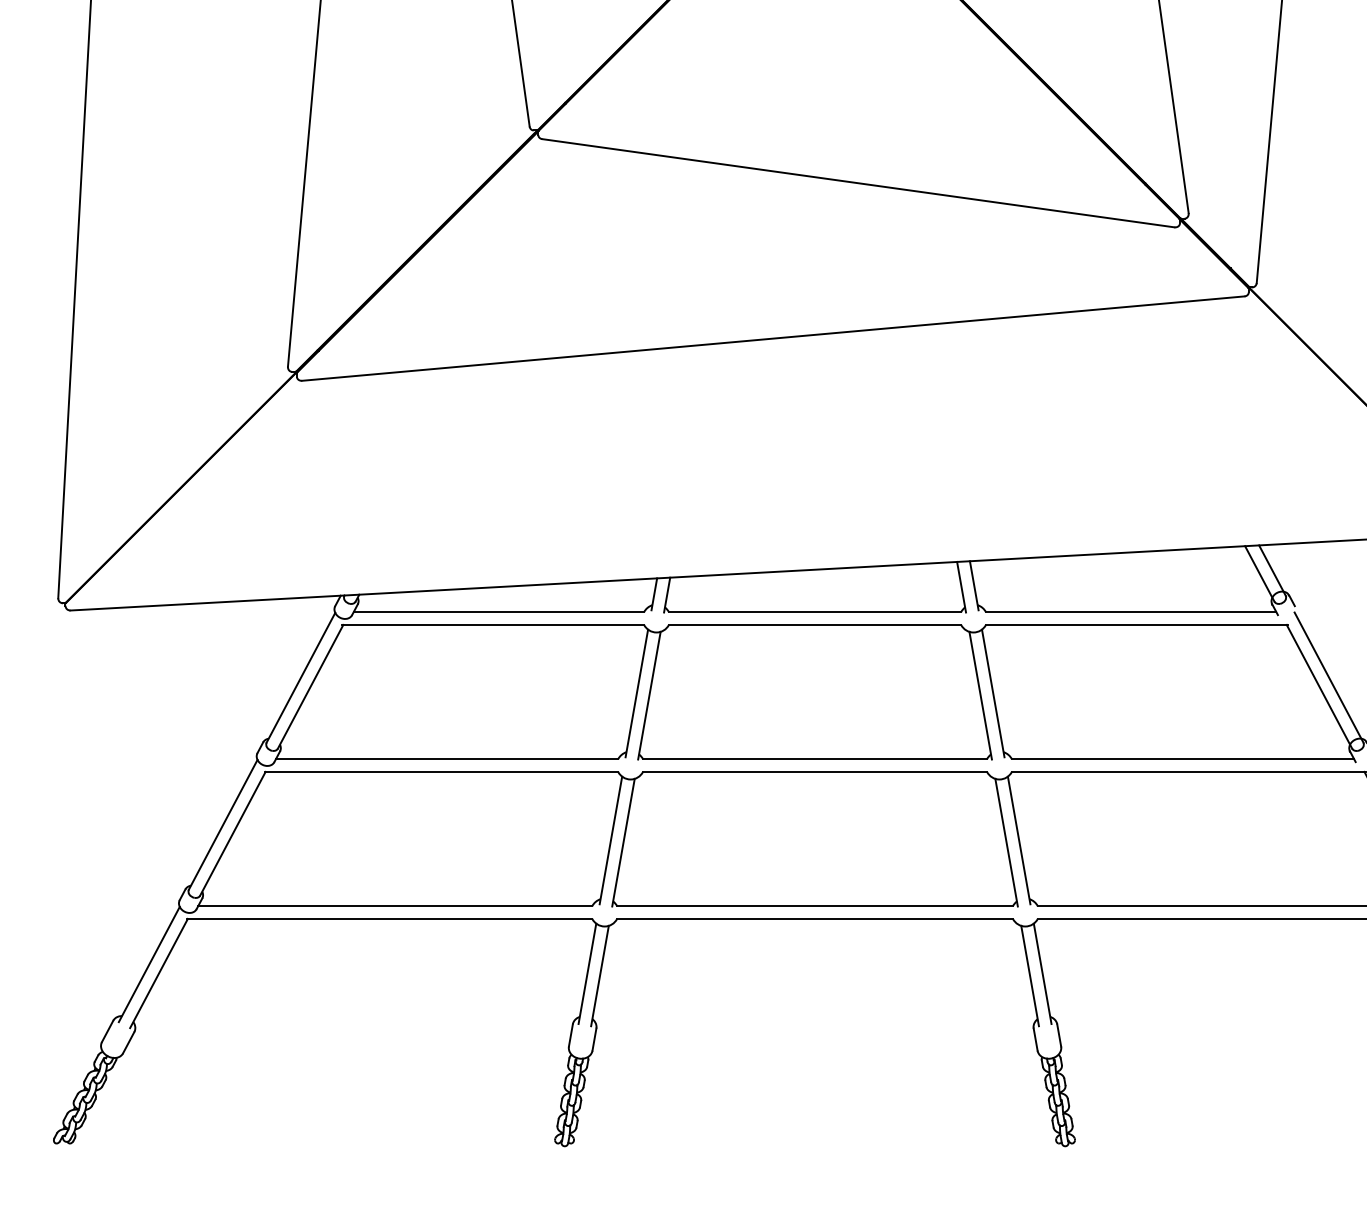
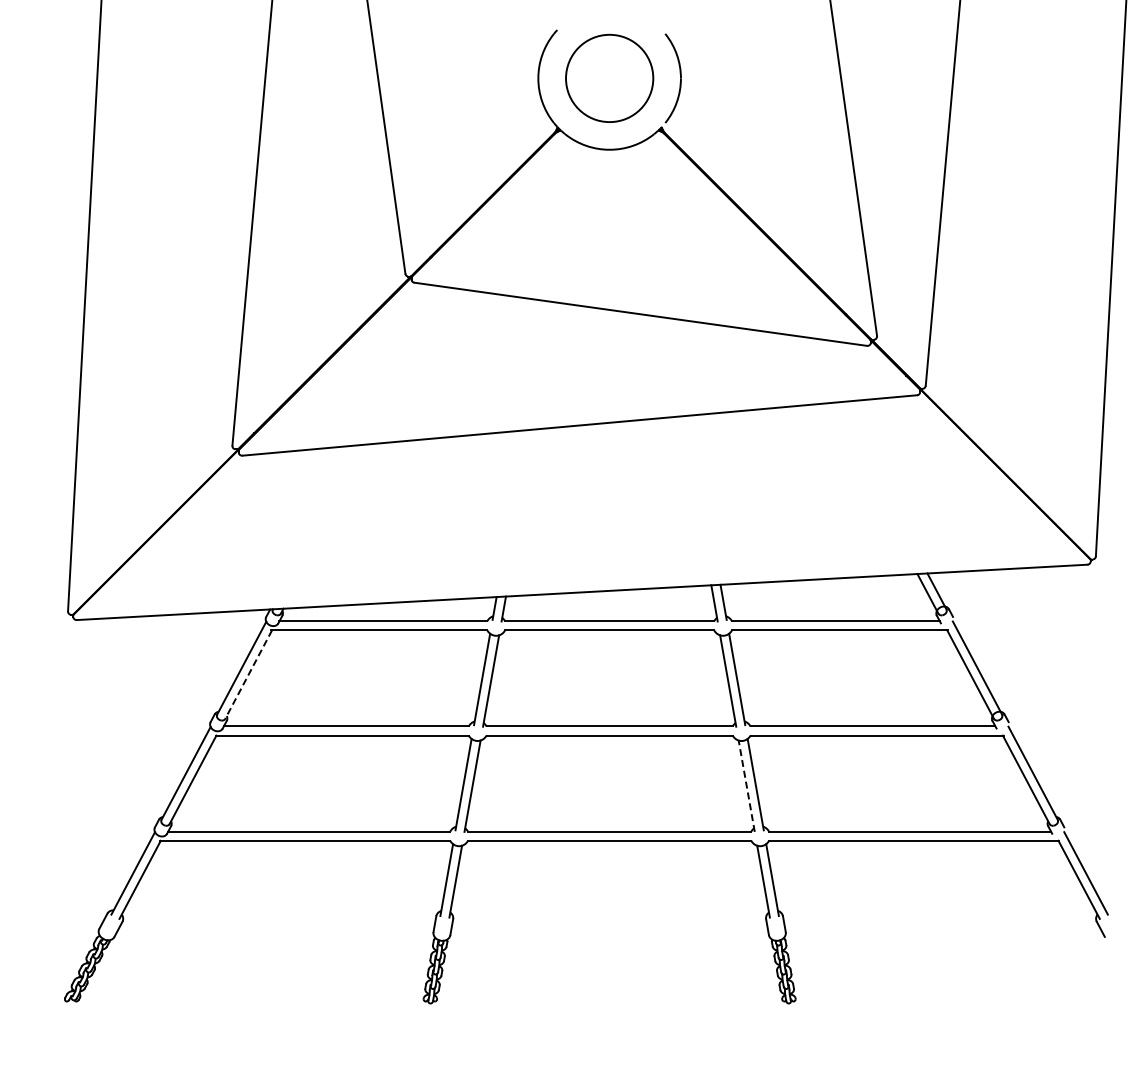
line: (310, 687) -> (248, 675), solid -> dashed
line: (1006, 841) -> (746, 785), solid -> dashed

